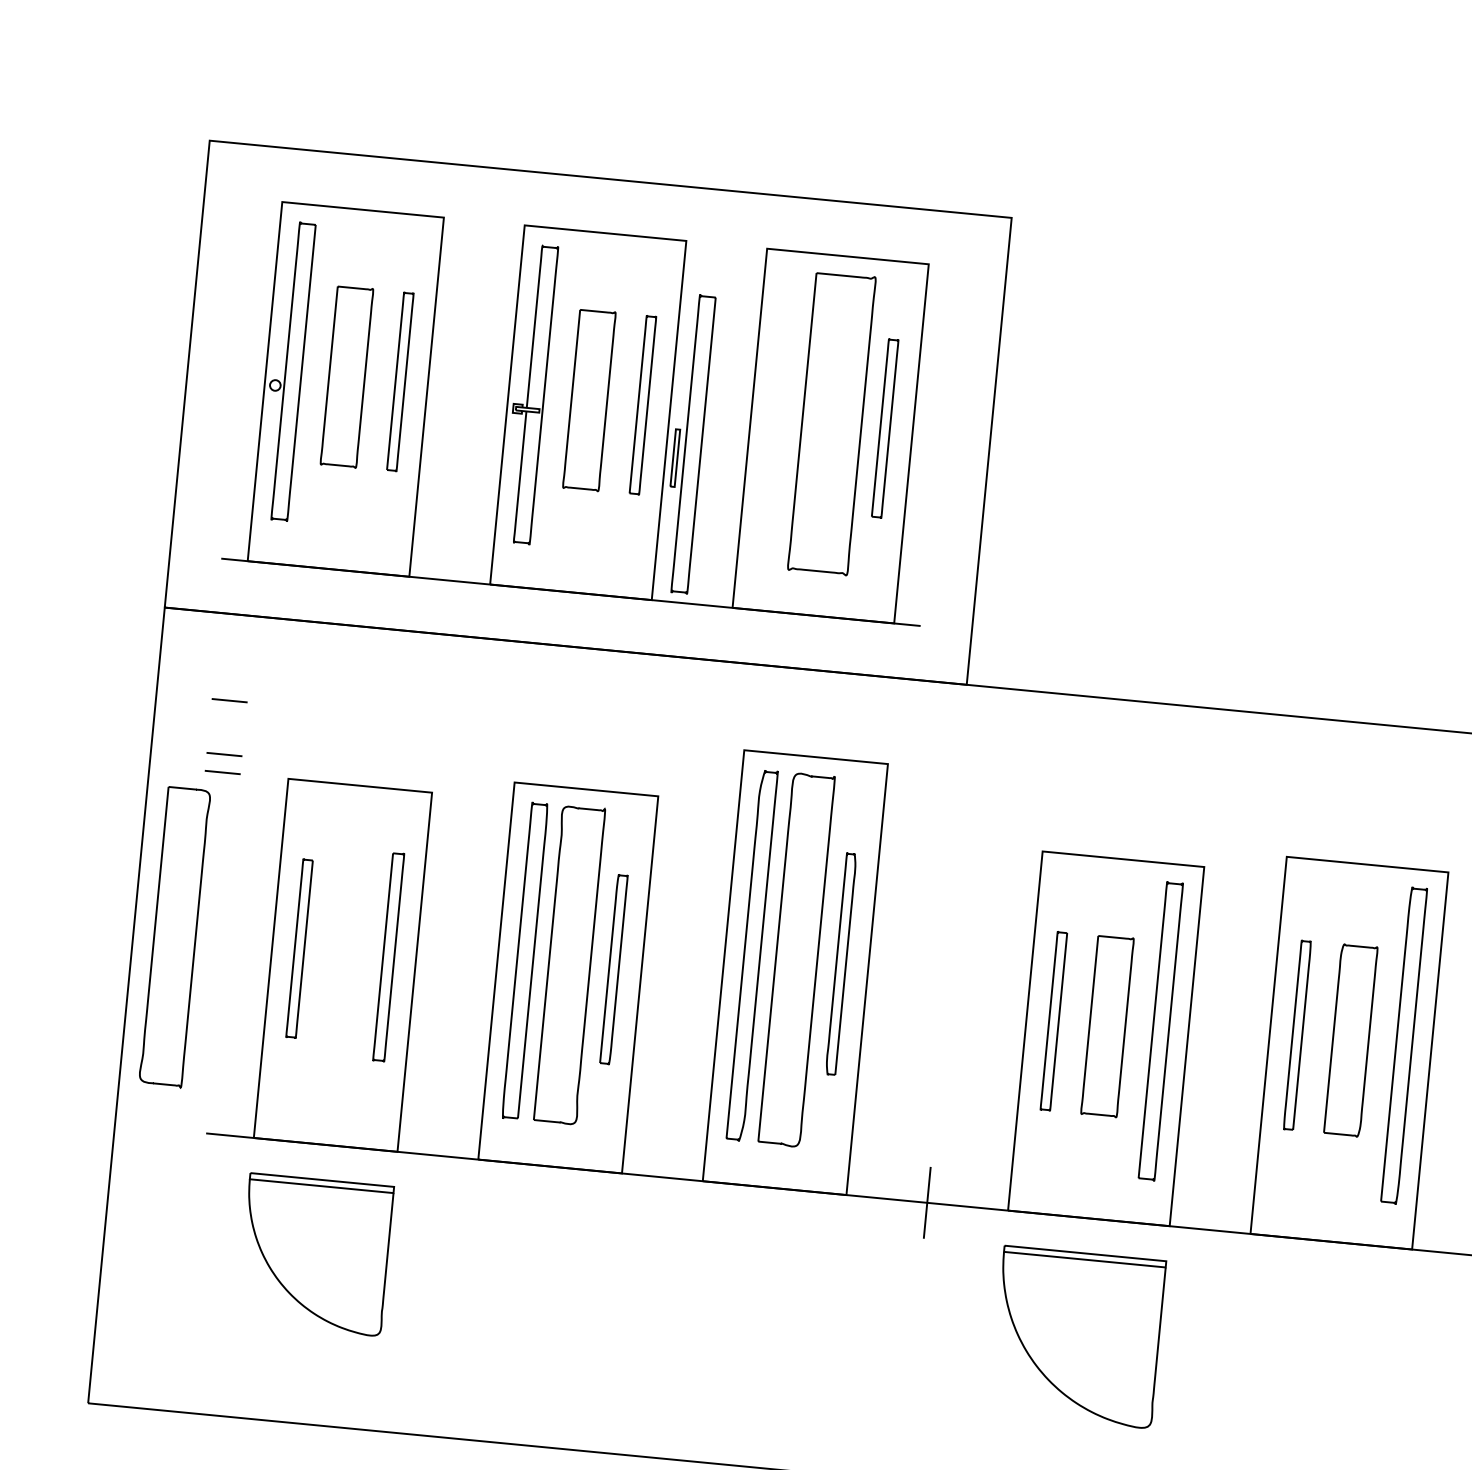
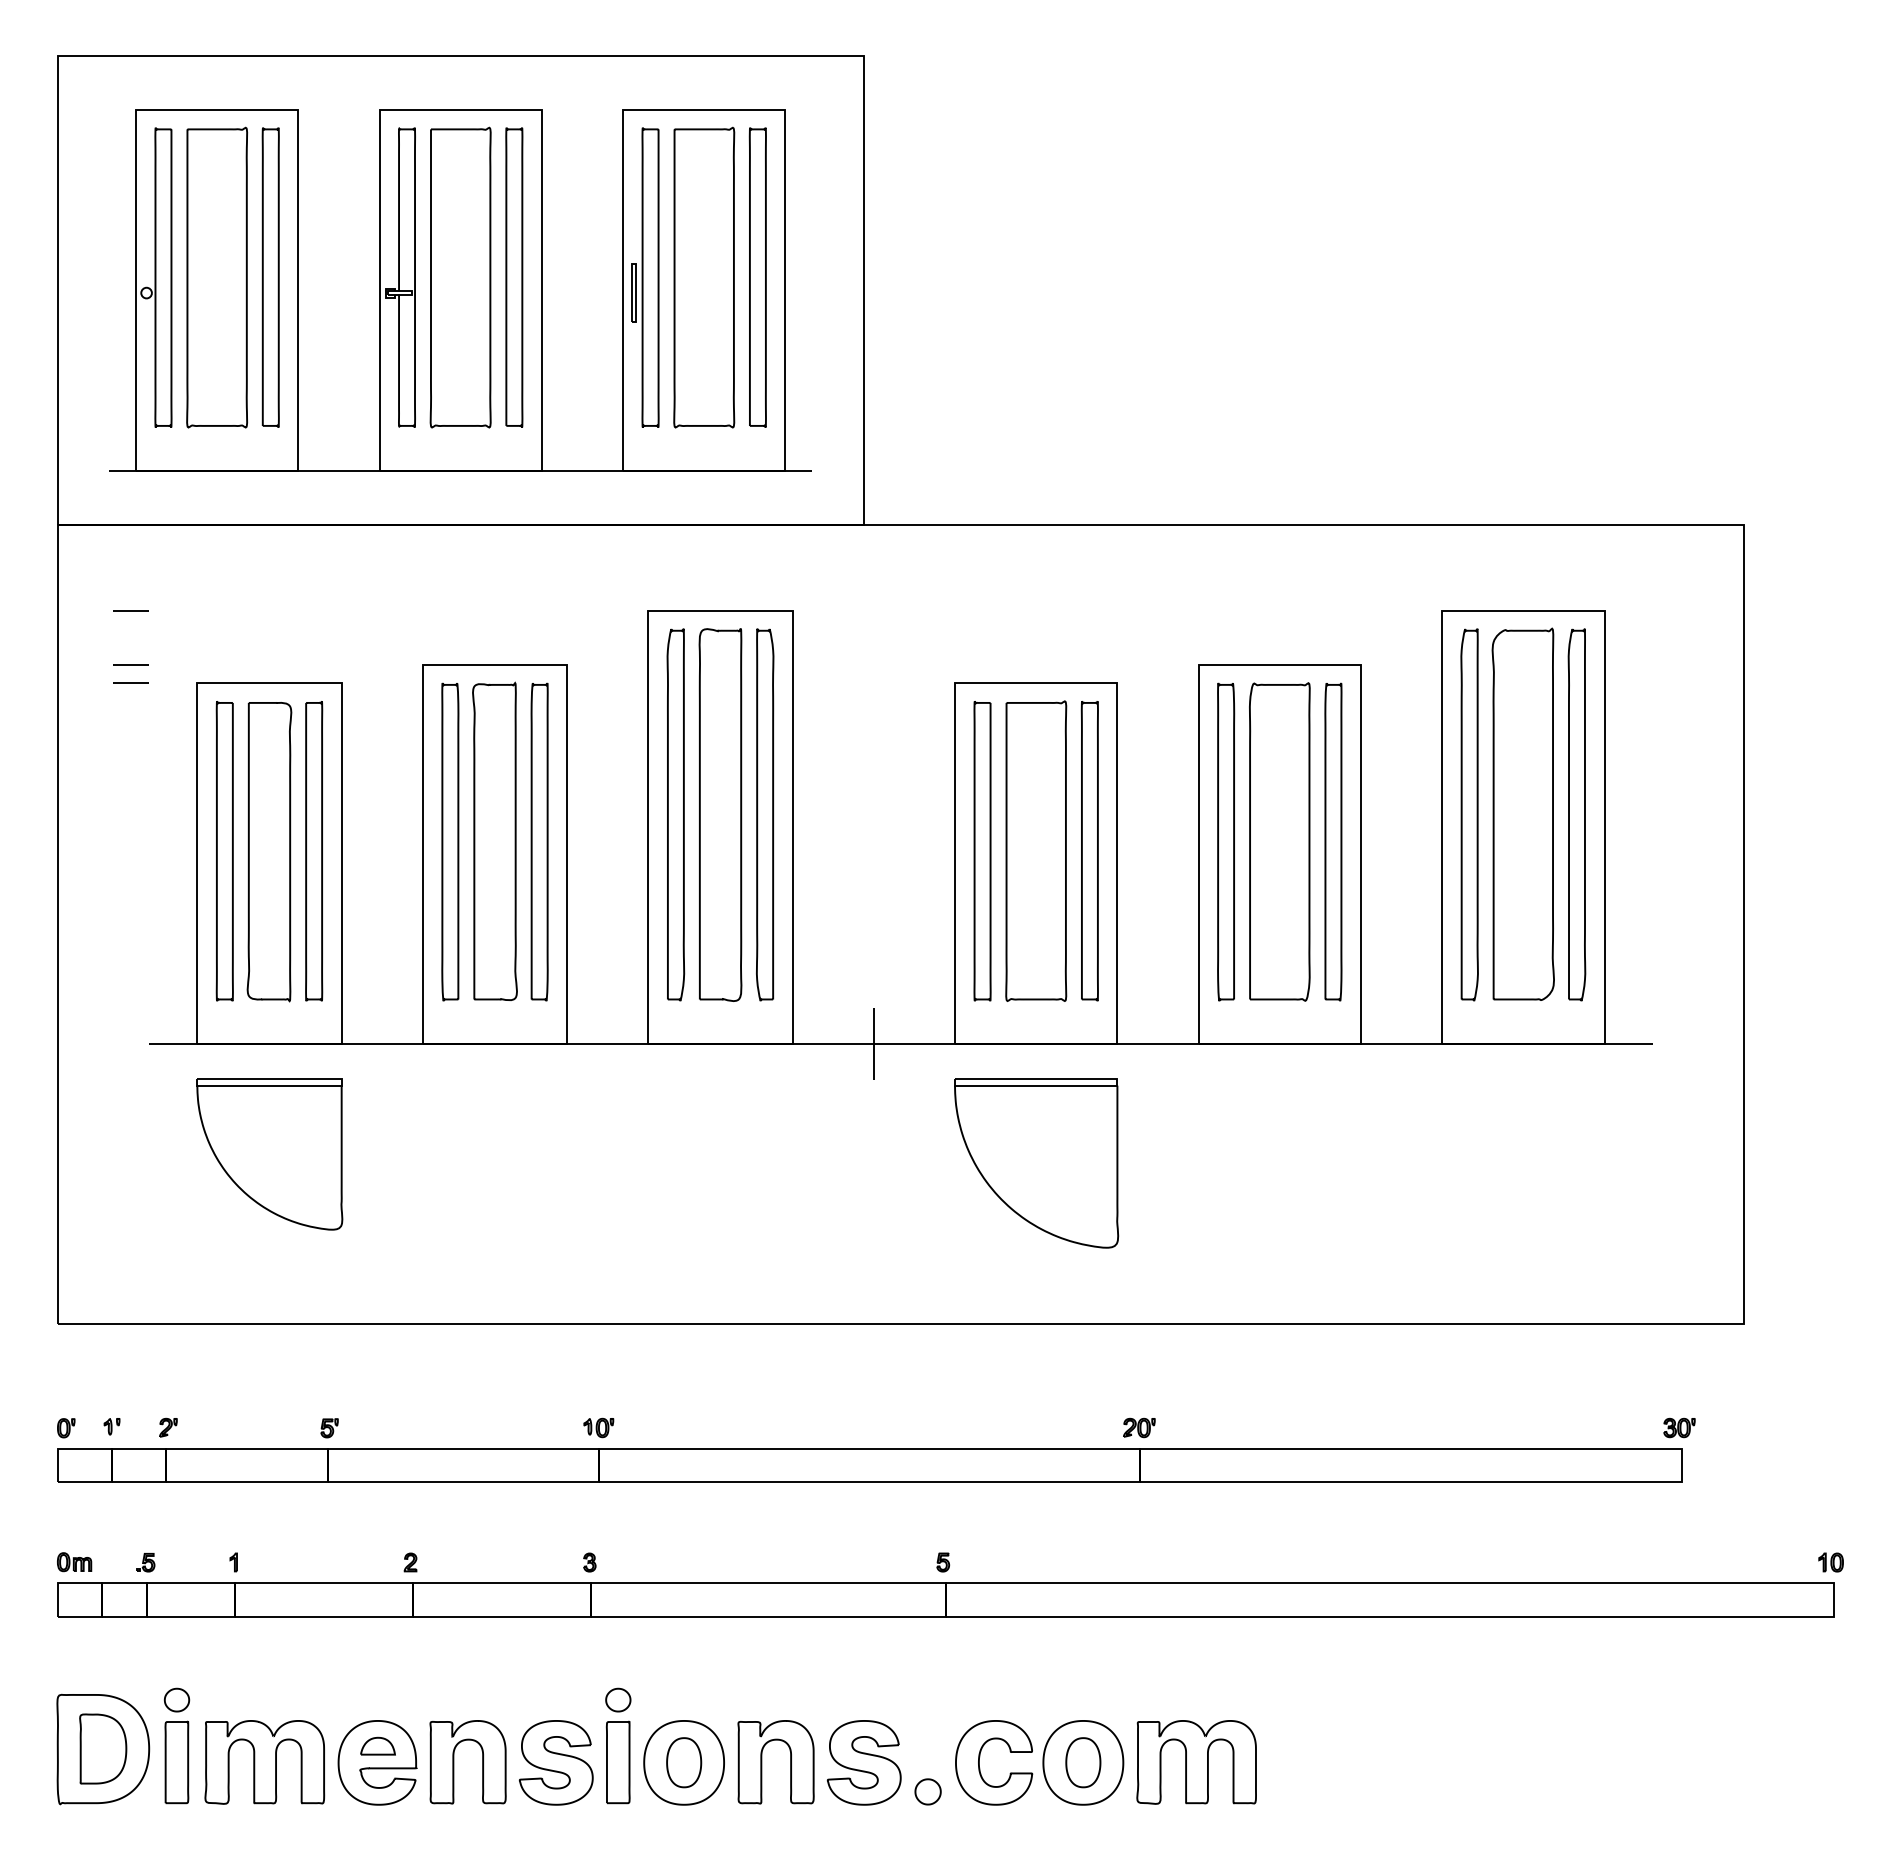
part: (346, 376) -> (216, 277), size x1.67
part: (400, 381) -> (270, 277), size x1.67
part: (589, 400) -> (460, 277), size x1.67
part: (643, 405) -> (514, 277), size x1.67
part: (884, 428) -> (757, 277), size x1.67
part: (688, 443) -> (645, 277), moved
part: (174, 937) -> (269, 852), moved
part: (299, 948) -> (224, 851), size x1.67
part: (388, 957) -> (314, 851), size x1.43
part: (841, 963) -> (765, 814), size x1.67
part: (613, 969) -> (539, 841), size x1.67
part: (1053, 1021) -> (982, 851), size x1.67
part: (1107, 1025) -> (1036, 850), size x1.67
part: (1297, 1034) -> (1226, 841), size x1.67
part: (1350, 1039) -> (1279, 841), size x1.67

